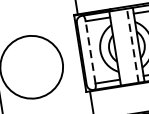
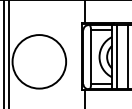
line: (132, 44) -> (127, 56), dashed -> solid
line: (121, 47) -> (117, 57), added
line: (91, 52) -> (91, 57), dashed -> solid

